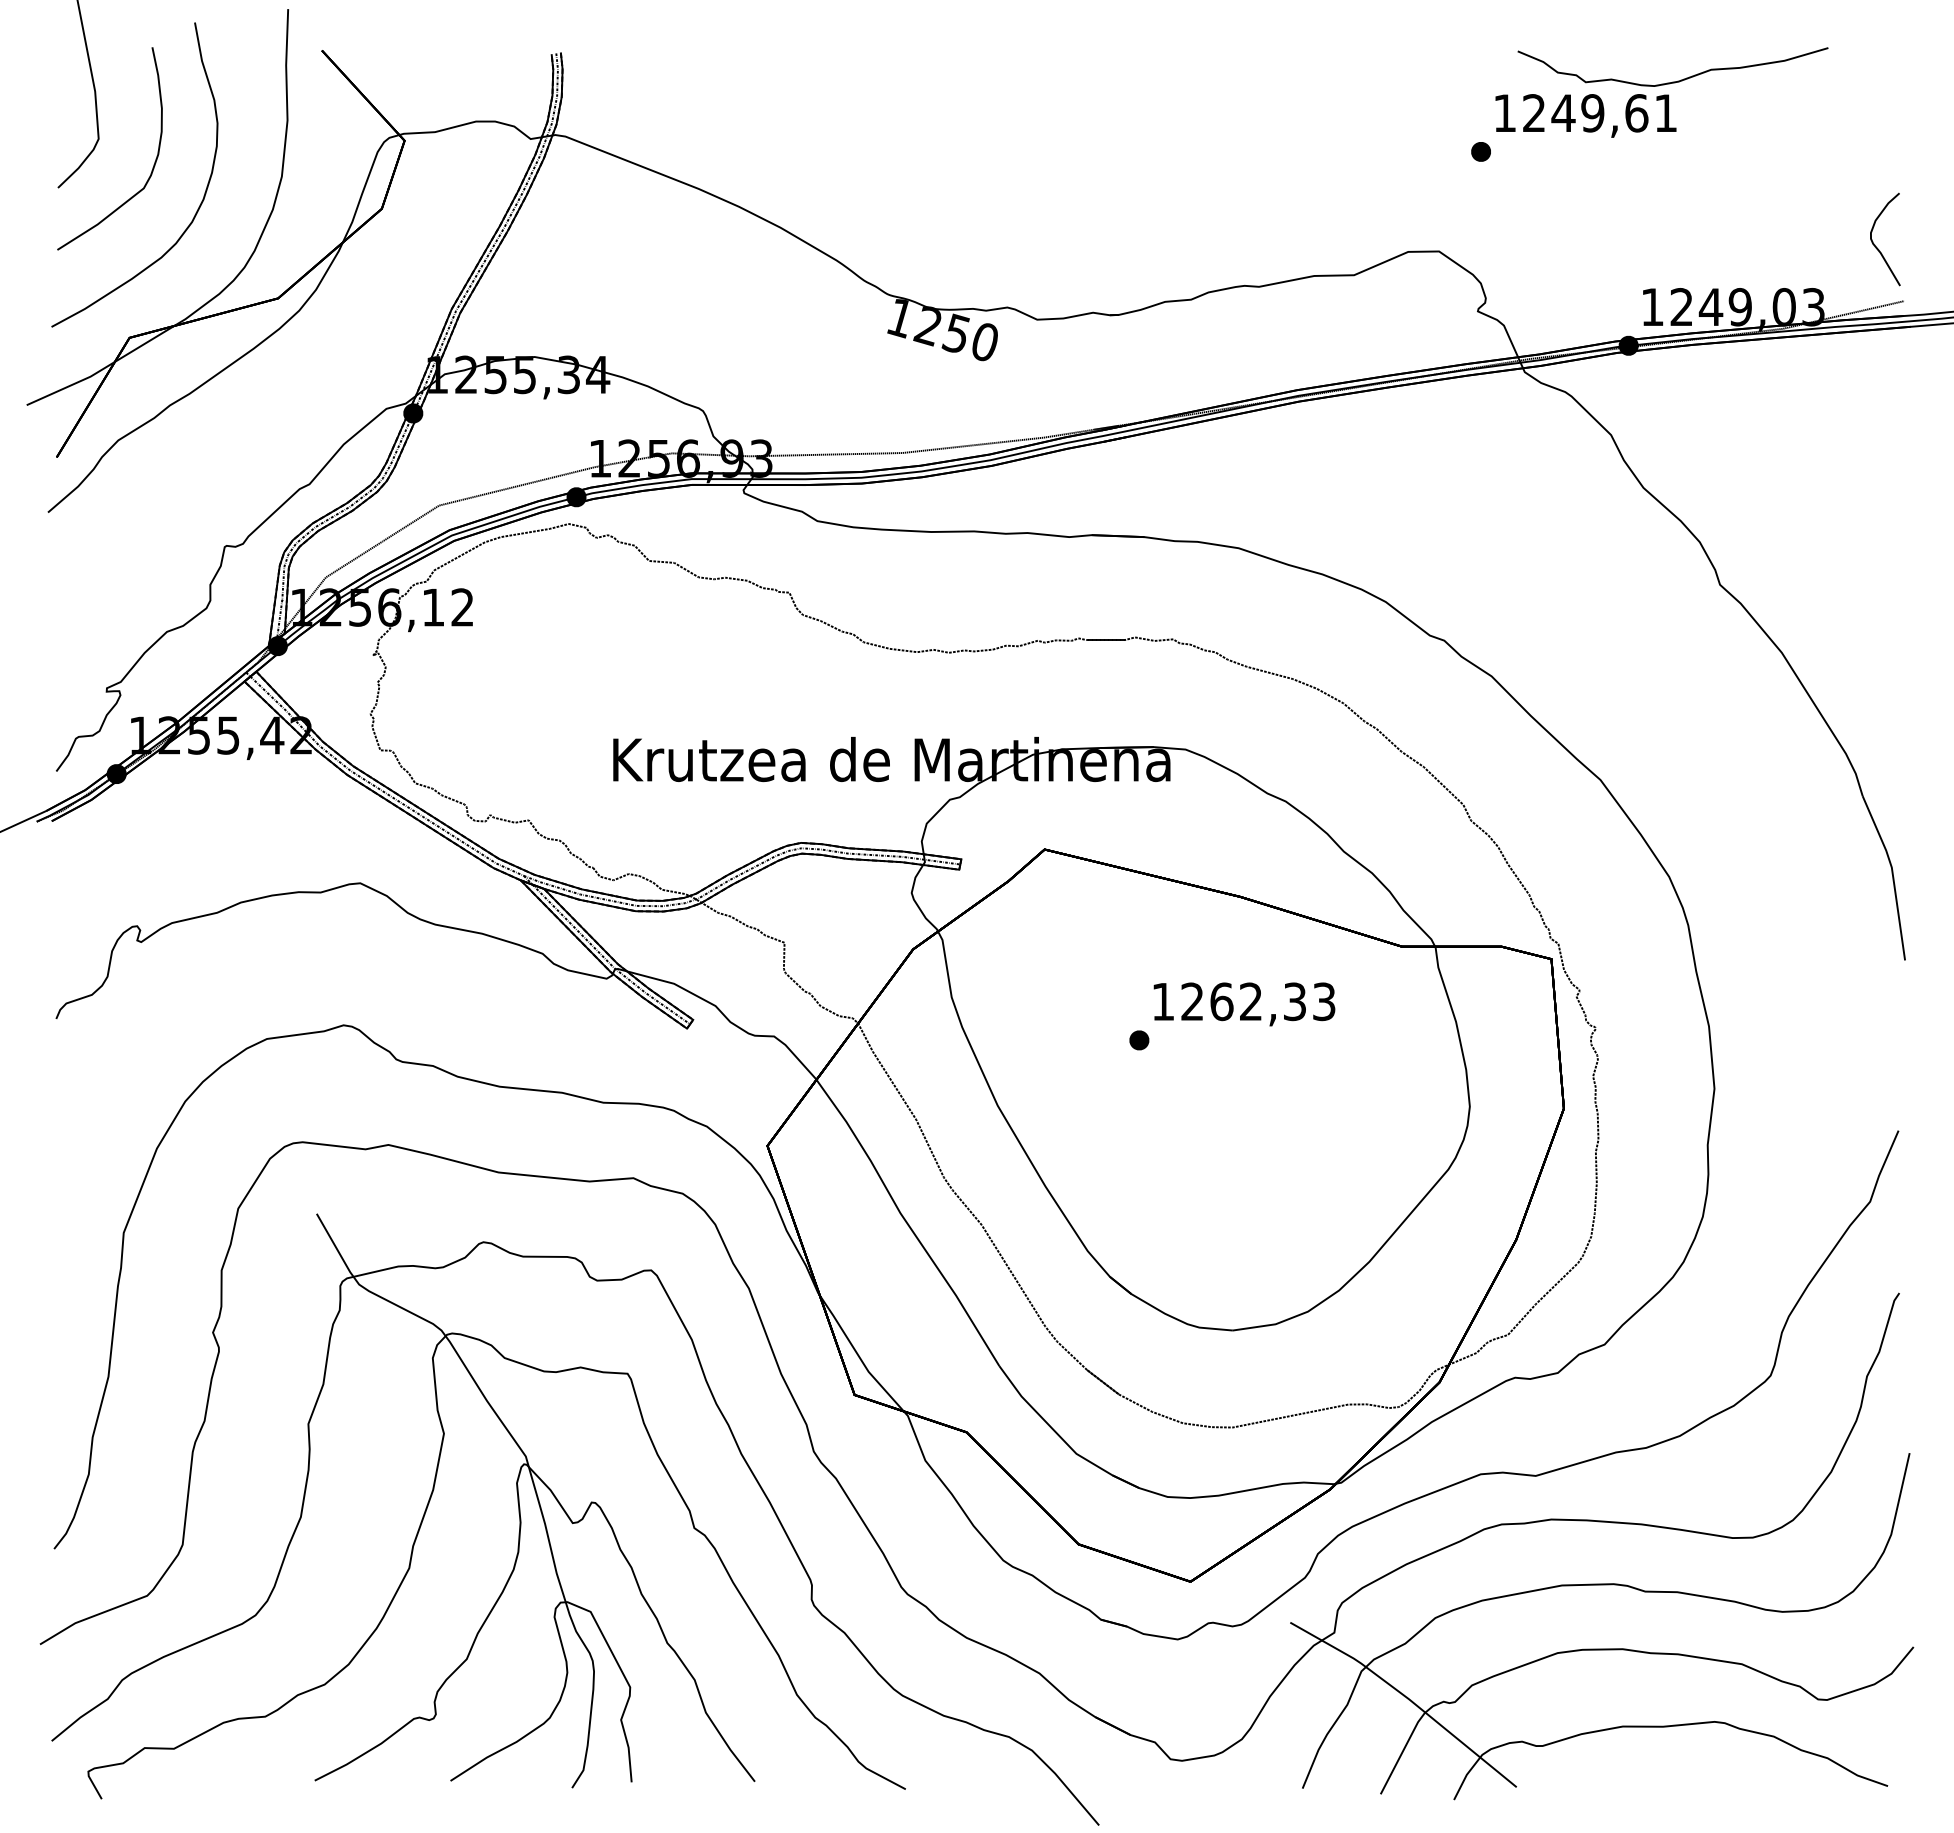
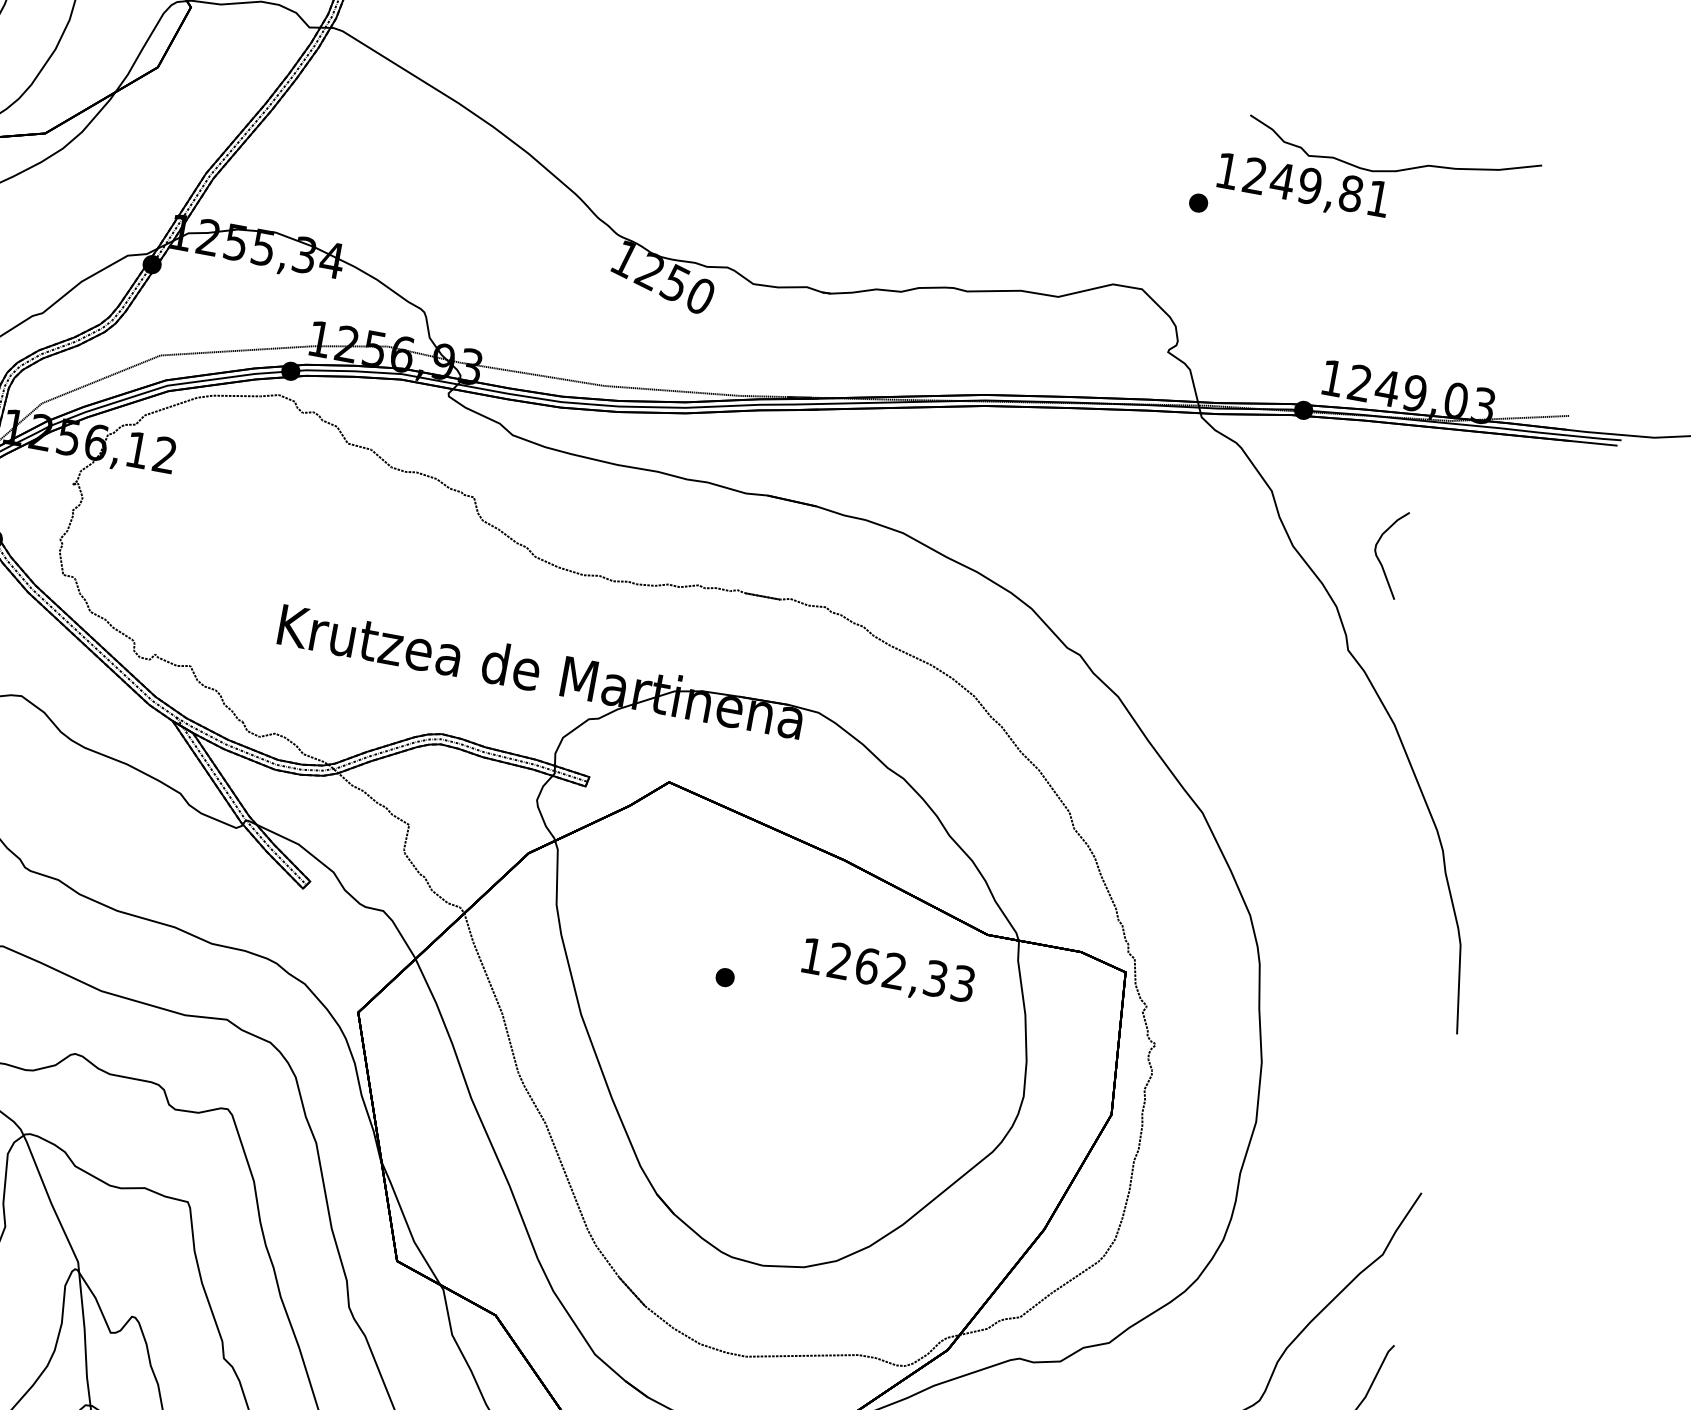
text: (1636, 113) -> (1350, 193), 1249,61 -> 1249,81
curve: (1877, 247) -> (1379, 559), moved
text: (1244, 1004) -> (888, 972), moved

